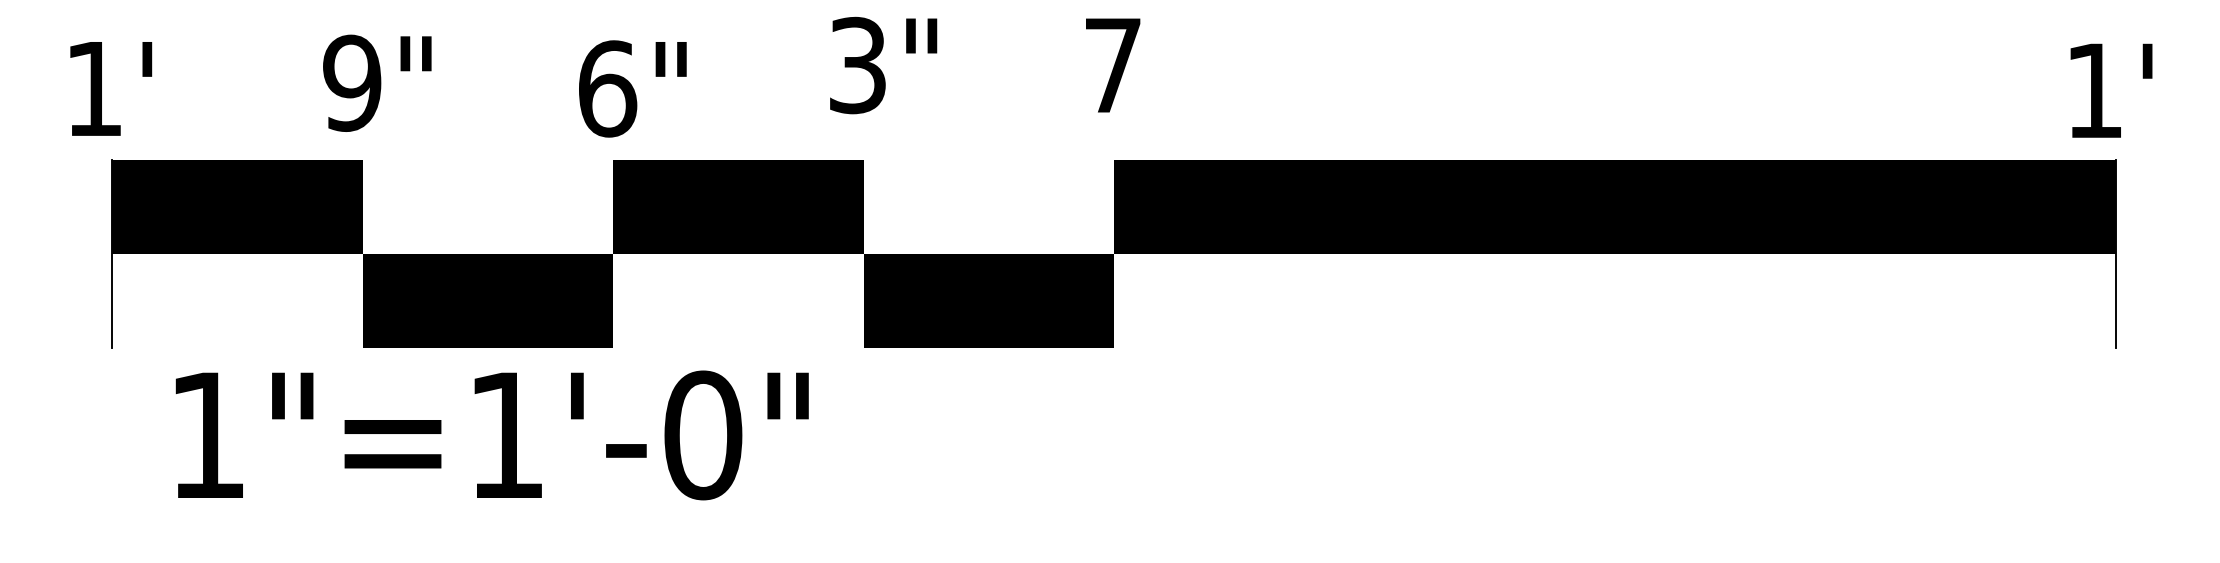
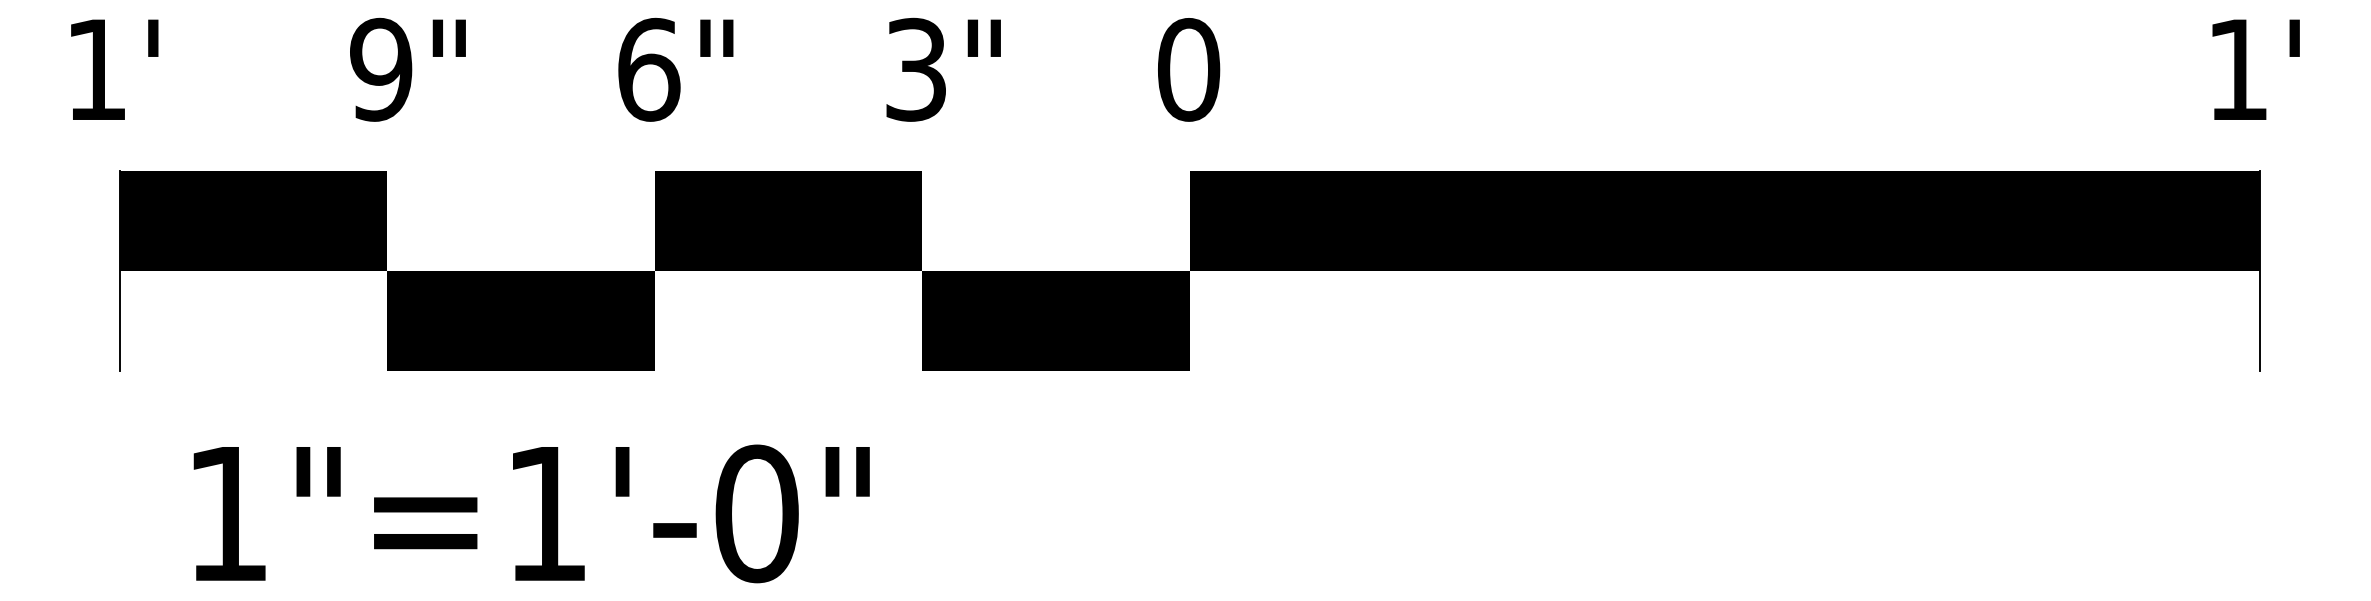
text: (1113, 65) -> (1189, 69), 7 -> 0
text: (376, 83) -> (407, 69), moved
text: (110, 88) -> (114, 69), moved
text: (632, 88) -> (675, 69), moved
text: (2110, 90) -> (2255, 69), moved
text: (492, 435) -> (531, 513), moved

